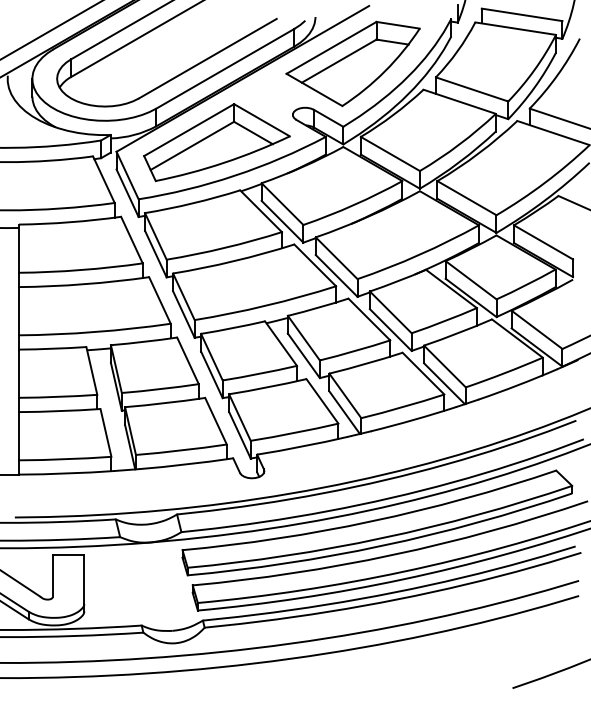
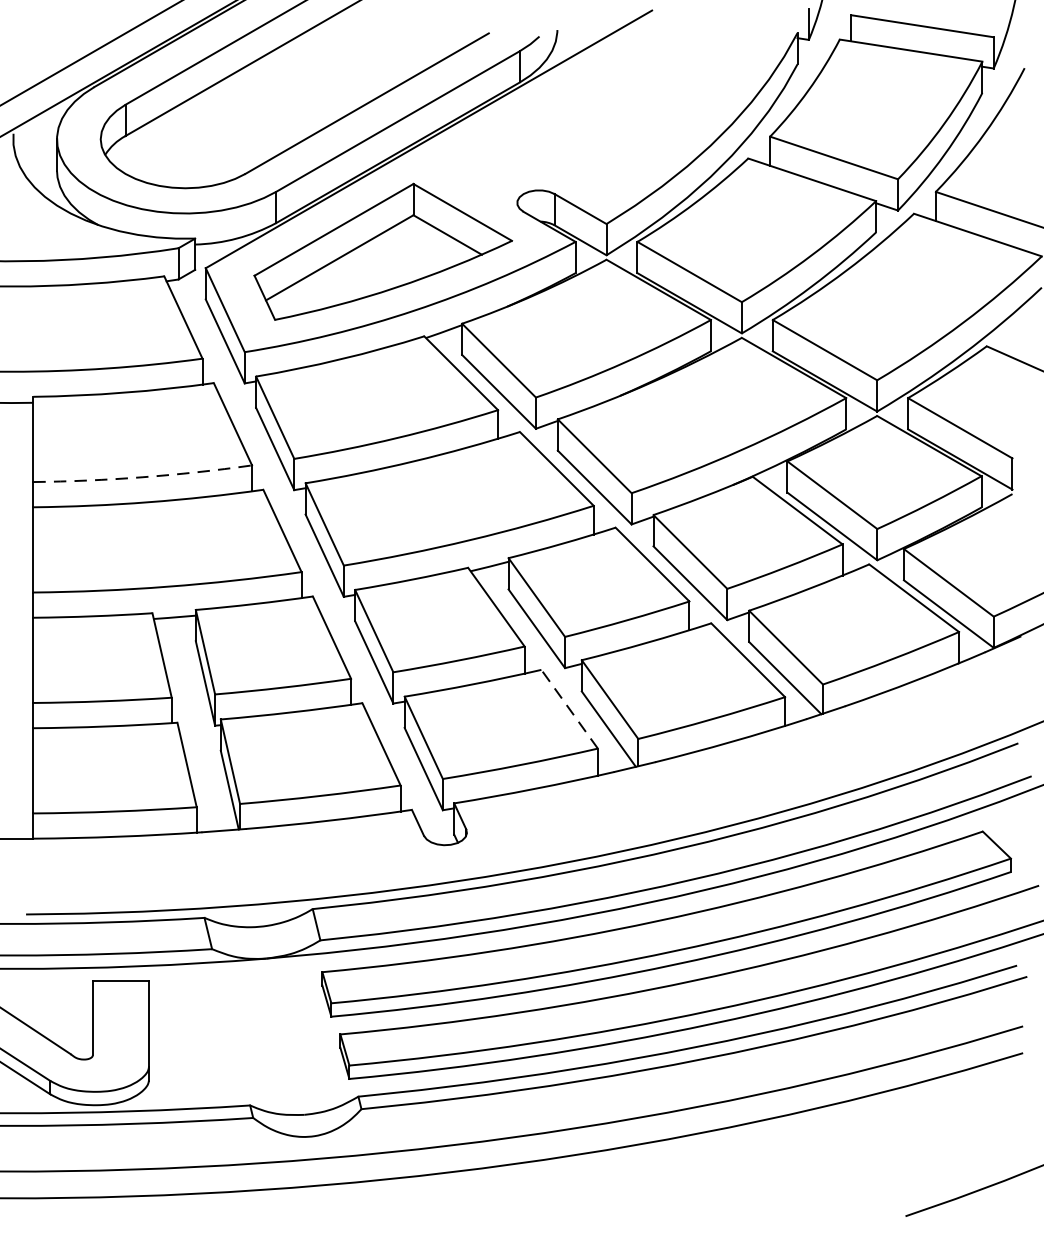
part: (352, 63) -> (622, 112), removed
arc: (81, 270) -> (143, 477), solid -> dashed
line: (322, 400) -> (569, 707), solid -> dashed

